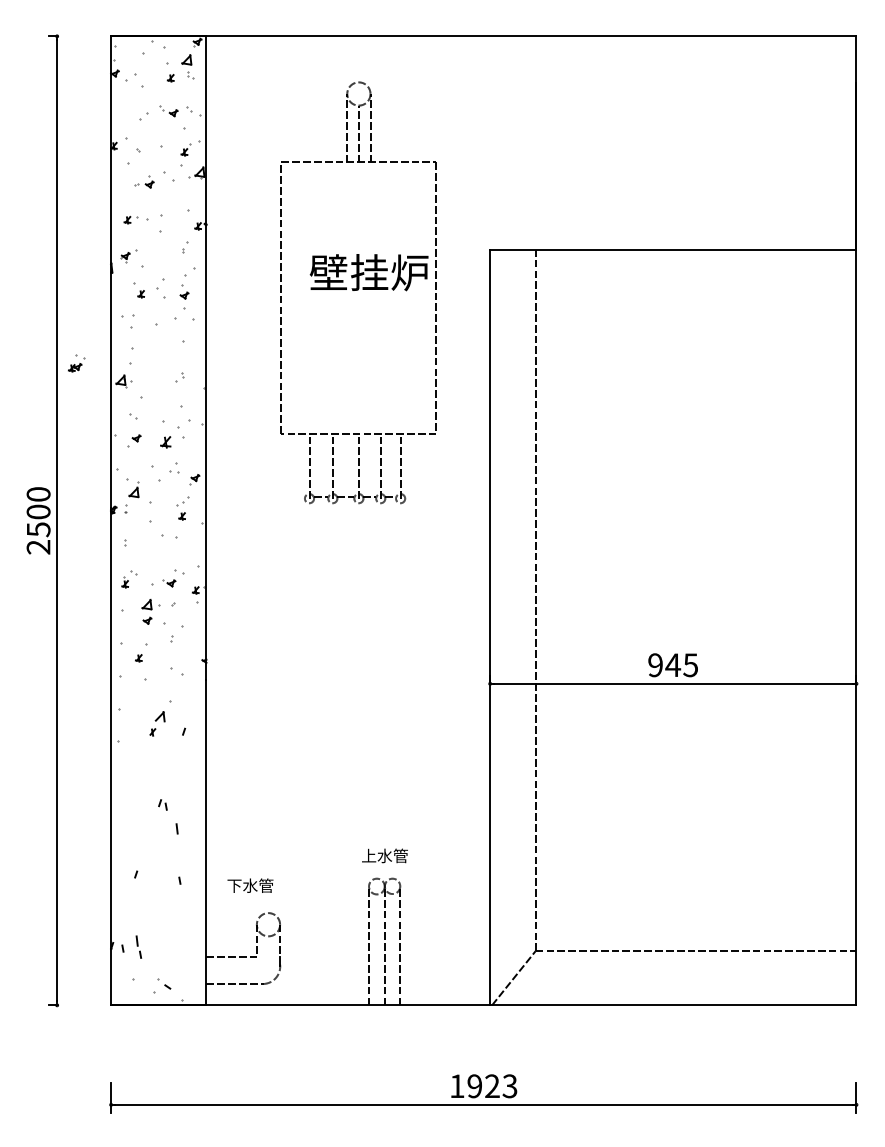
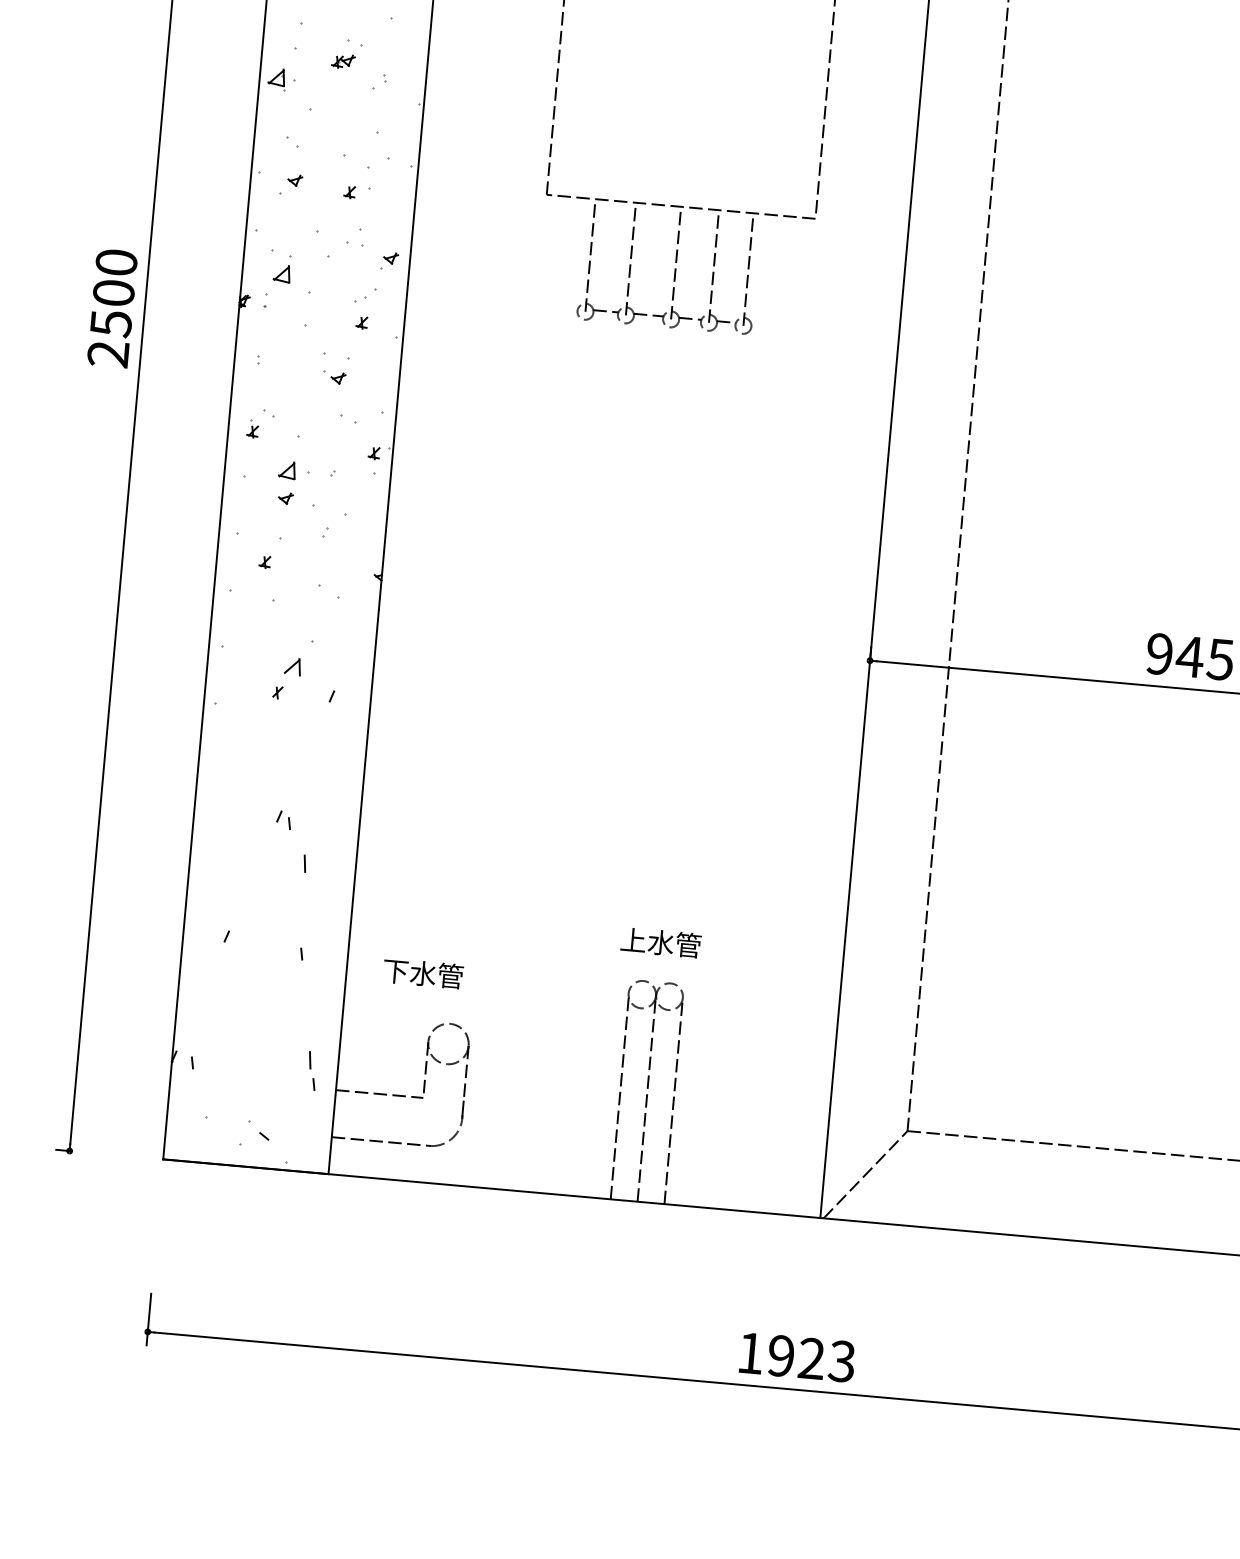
part: (76, 363) -> (346, 54), moved
part: (172, 442) -> (356, 193), size x0.62
part: (169, 583) -> (334, 378), moved
part: (138, 946) -> (311, 1069), moved

